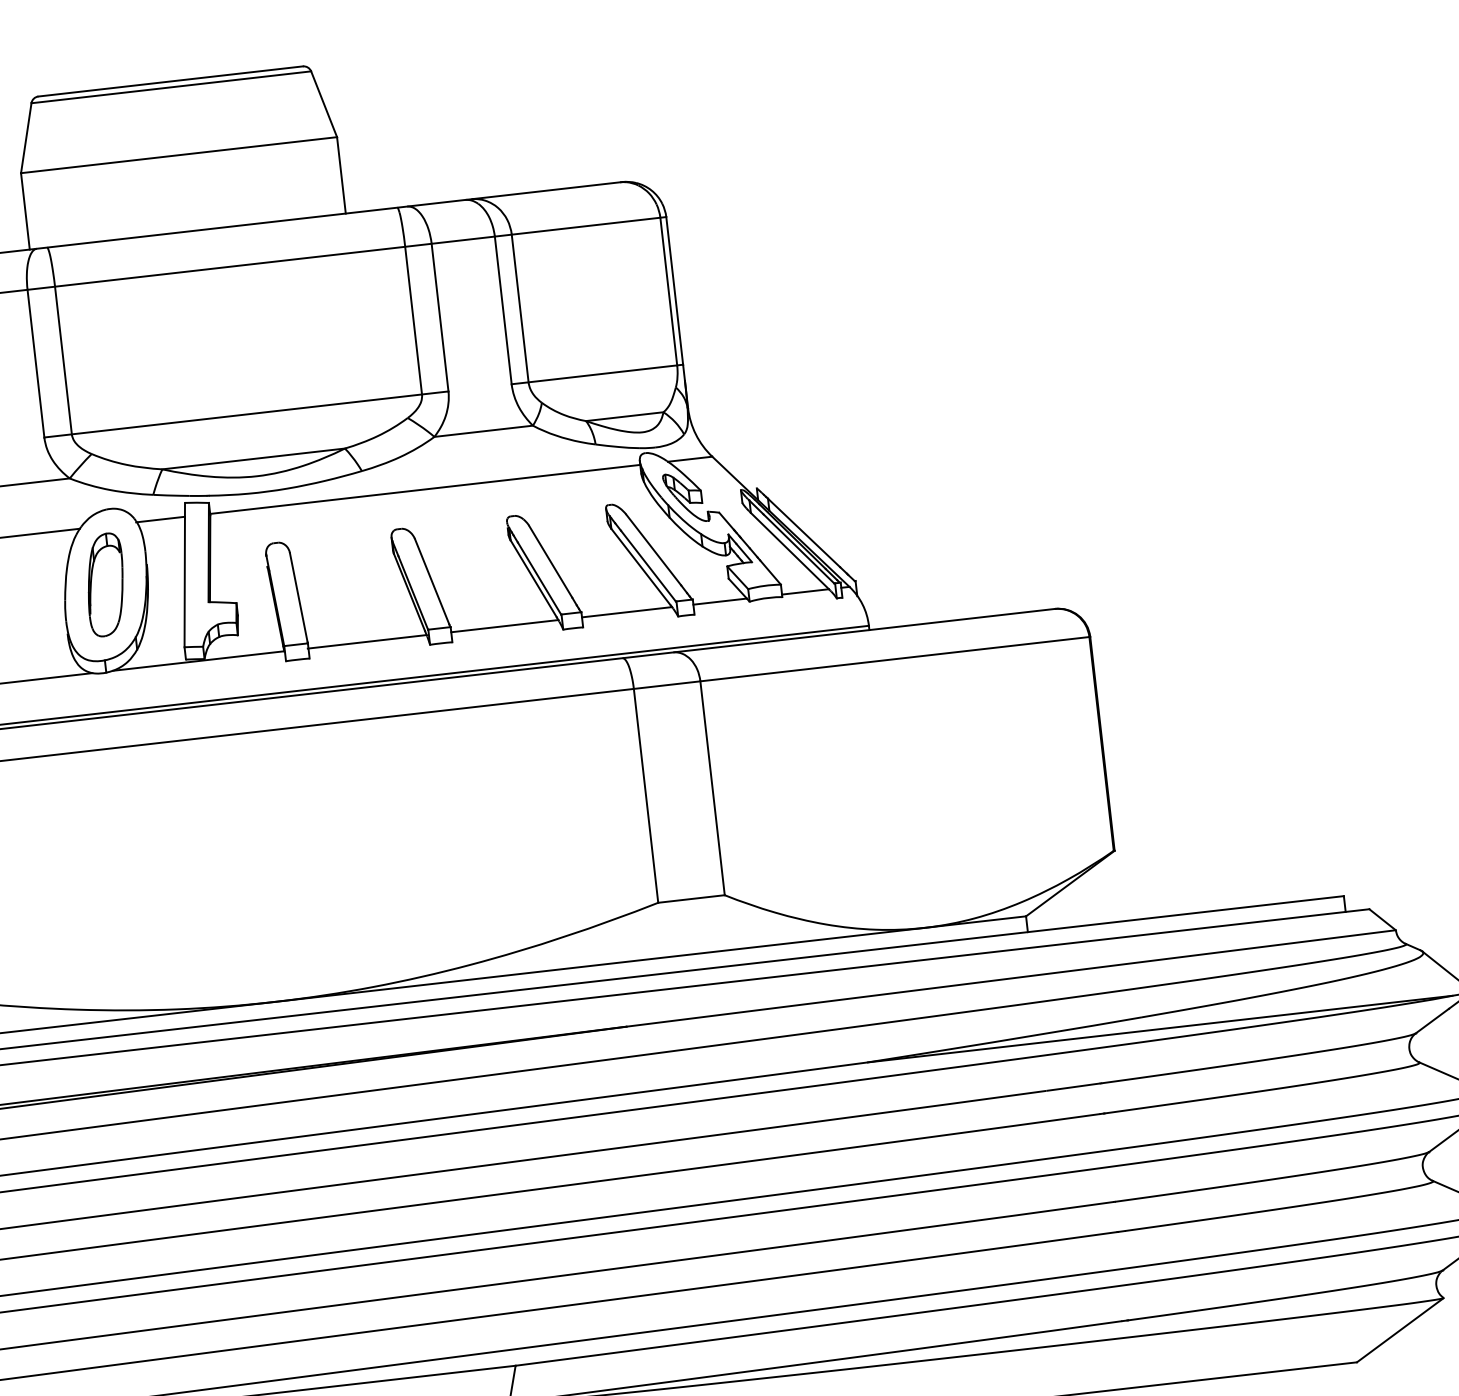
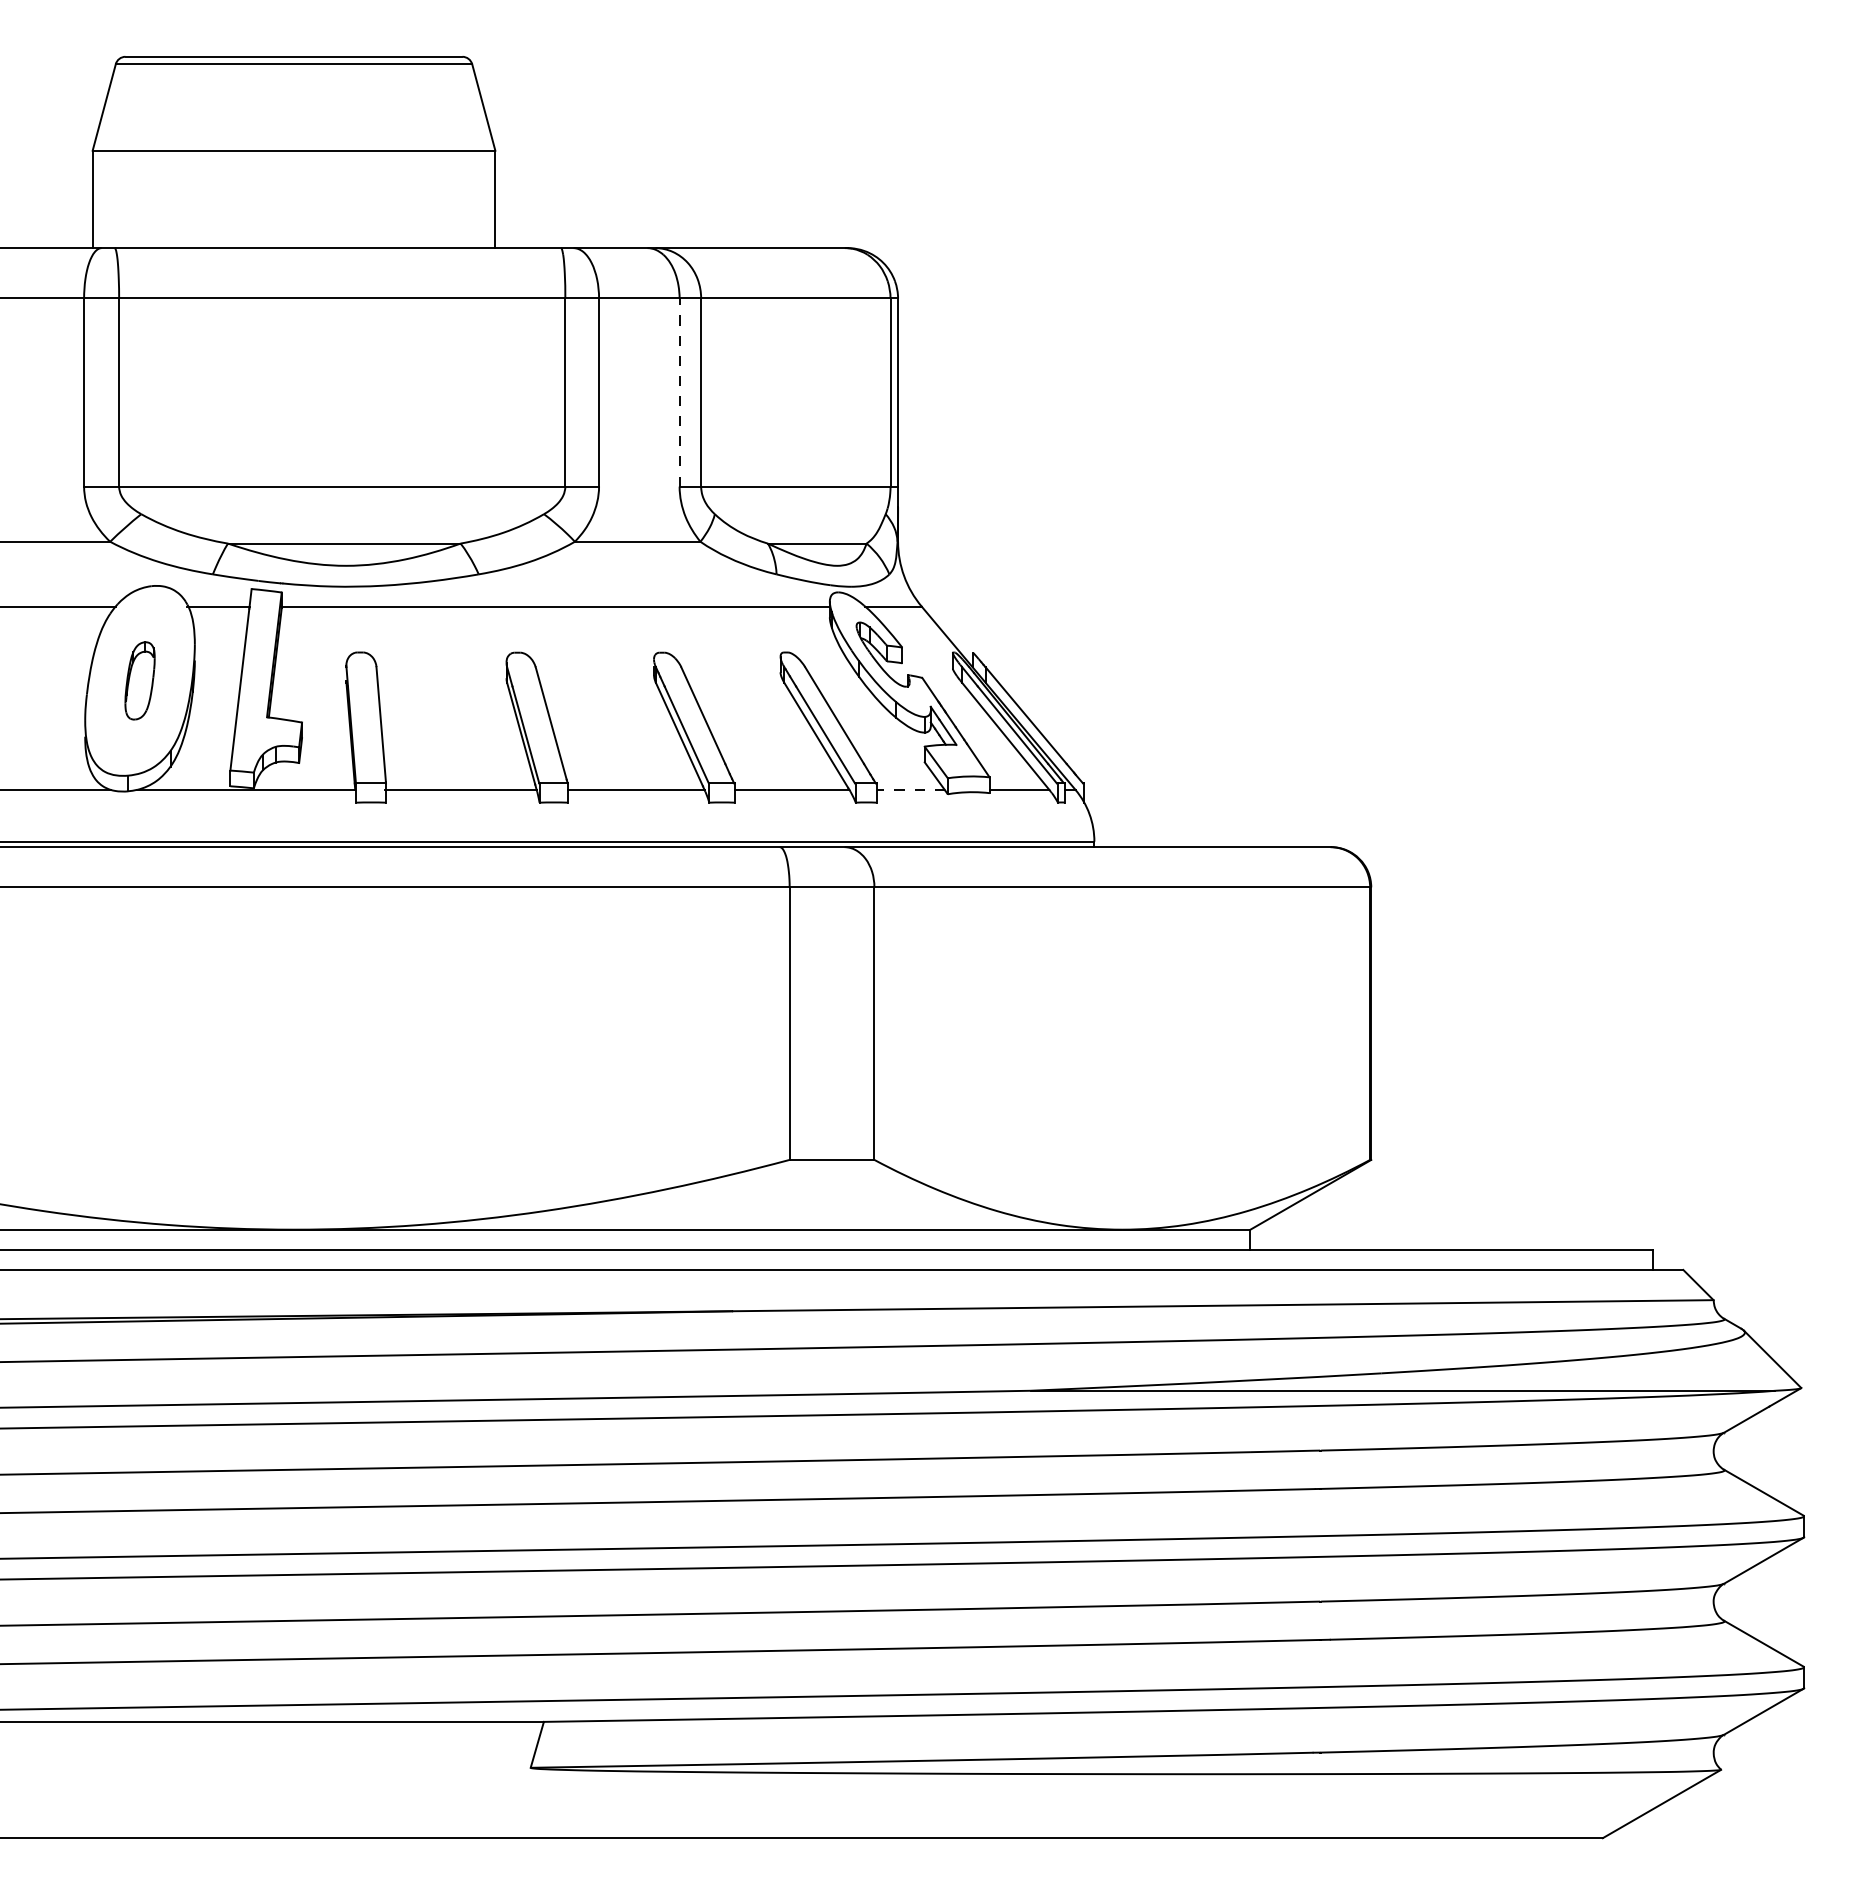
line: (503, 310) -> (679, 392), solid -> dashed
part: (105, 584) -> (139, 680), size x0.6
line: (719, 601) -> (910, 789), solid -> dashed

